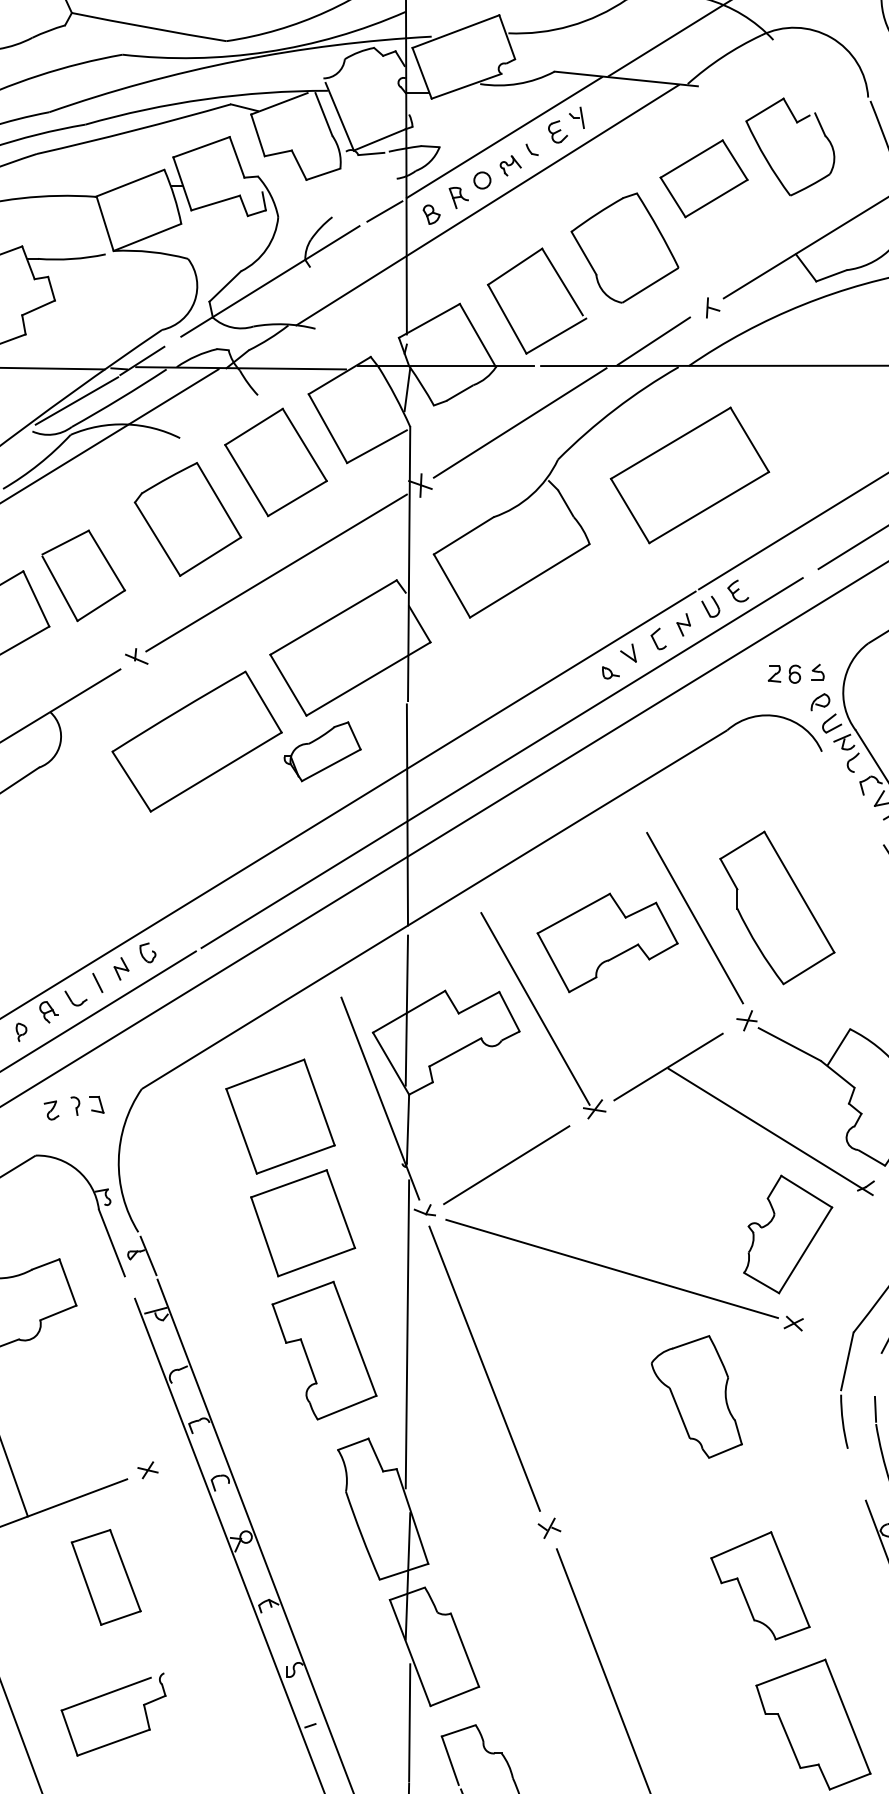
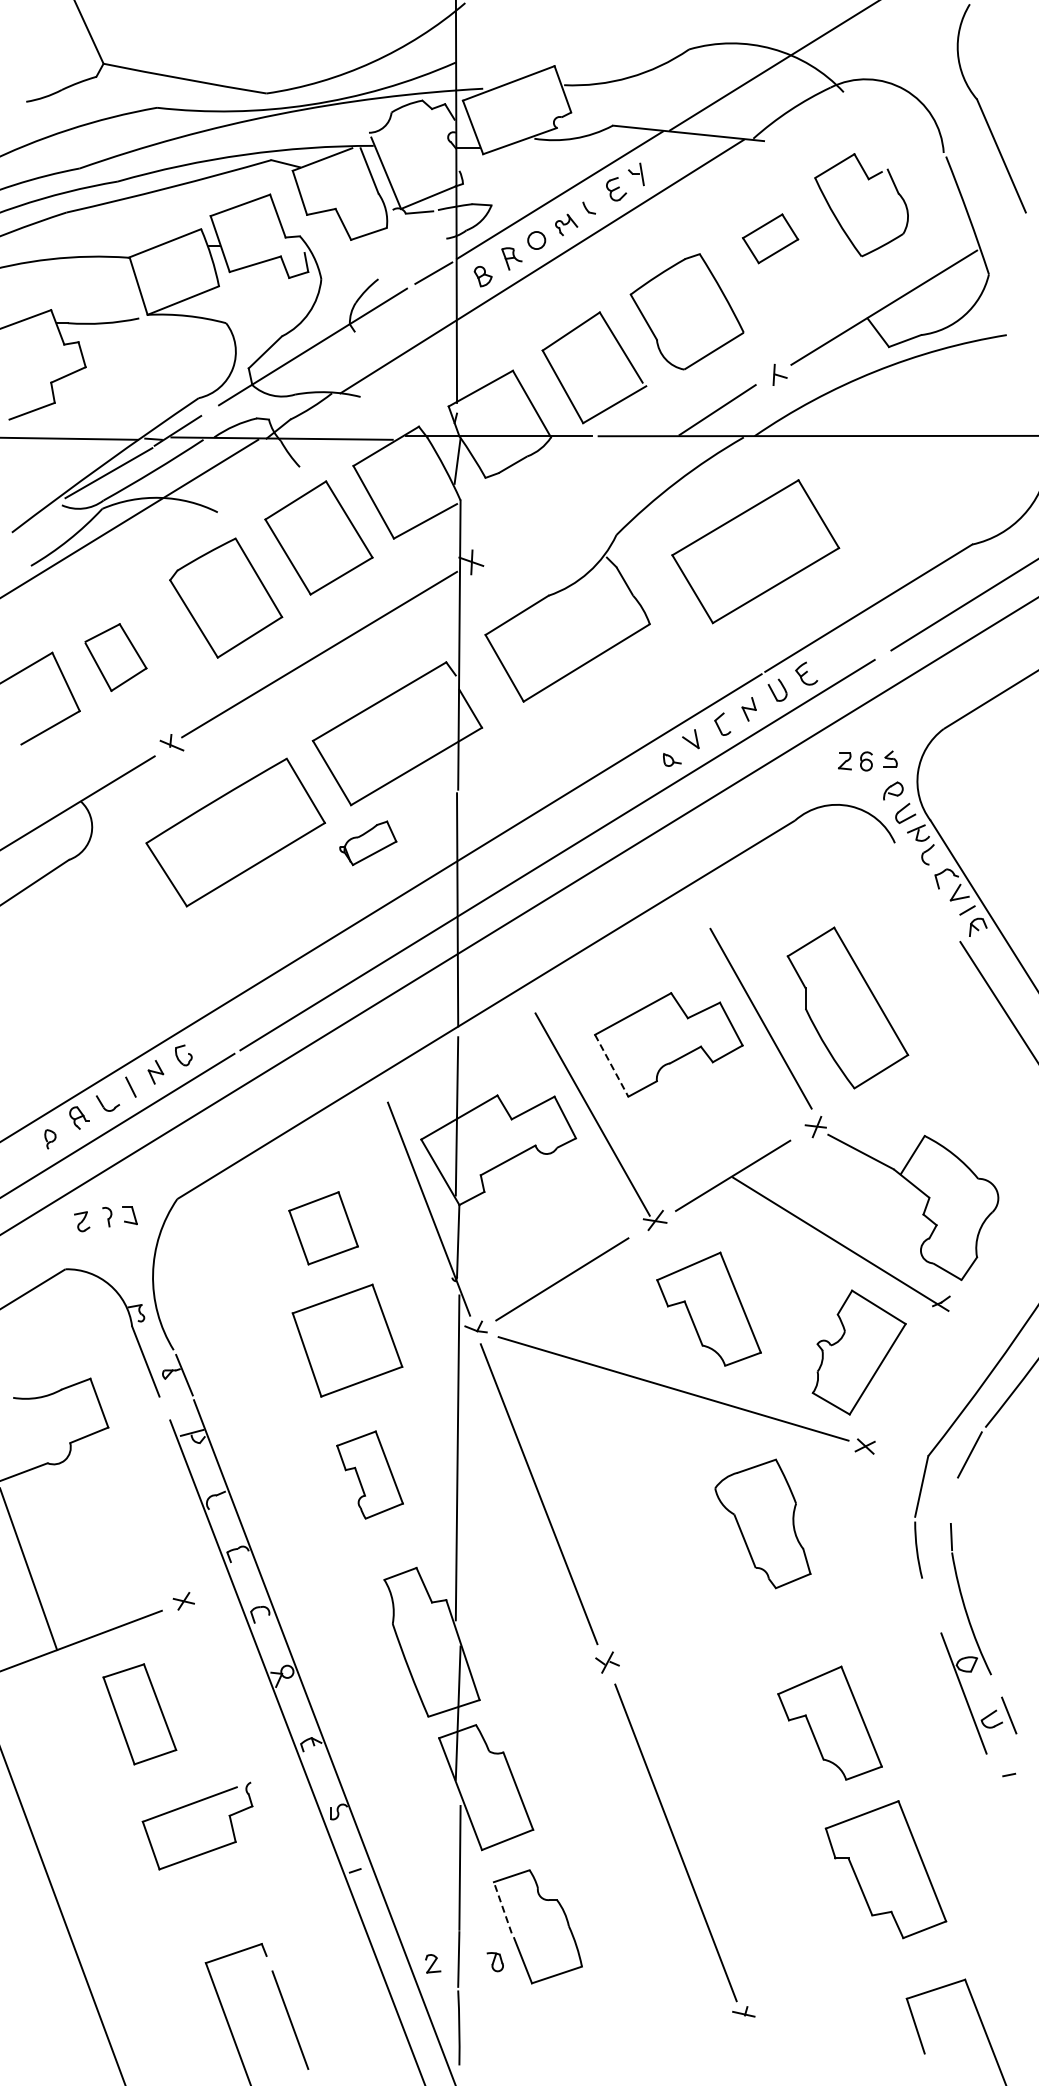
part: (703, 178) -> (770, 238), size x0.6
line: (520, 423) -> (576, 496), removed
part: (83, 575) -> (115, 657), size x0.7
part: (322, 752) -> (368, 843), size x0.7
line: (553, 963) -> (611, 1066), solid -> dashed
part: (280, 1116) -> (323, 1228), size x0.6
part: (645, 1192) -> (708, 1308), added
part: (323, 1350) -> (369, 1474), size x0.6
part: (106, 1695) -> (190, 1805), moved
line: (449, 1760) -> (502, 1907), solid -> dashed

